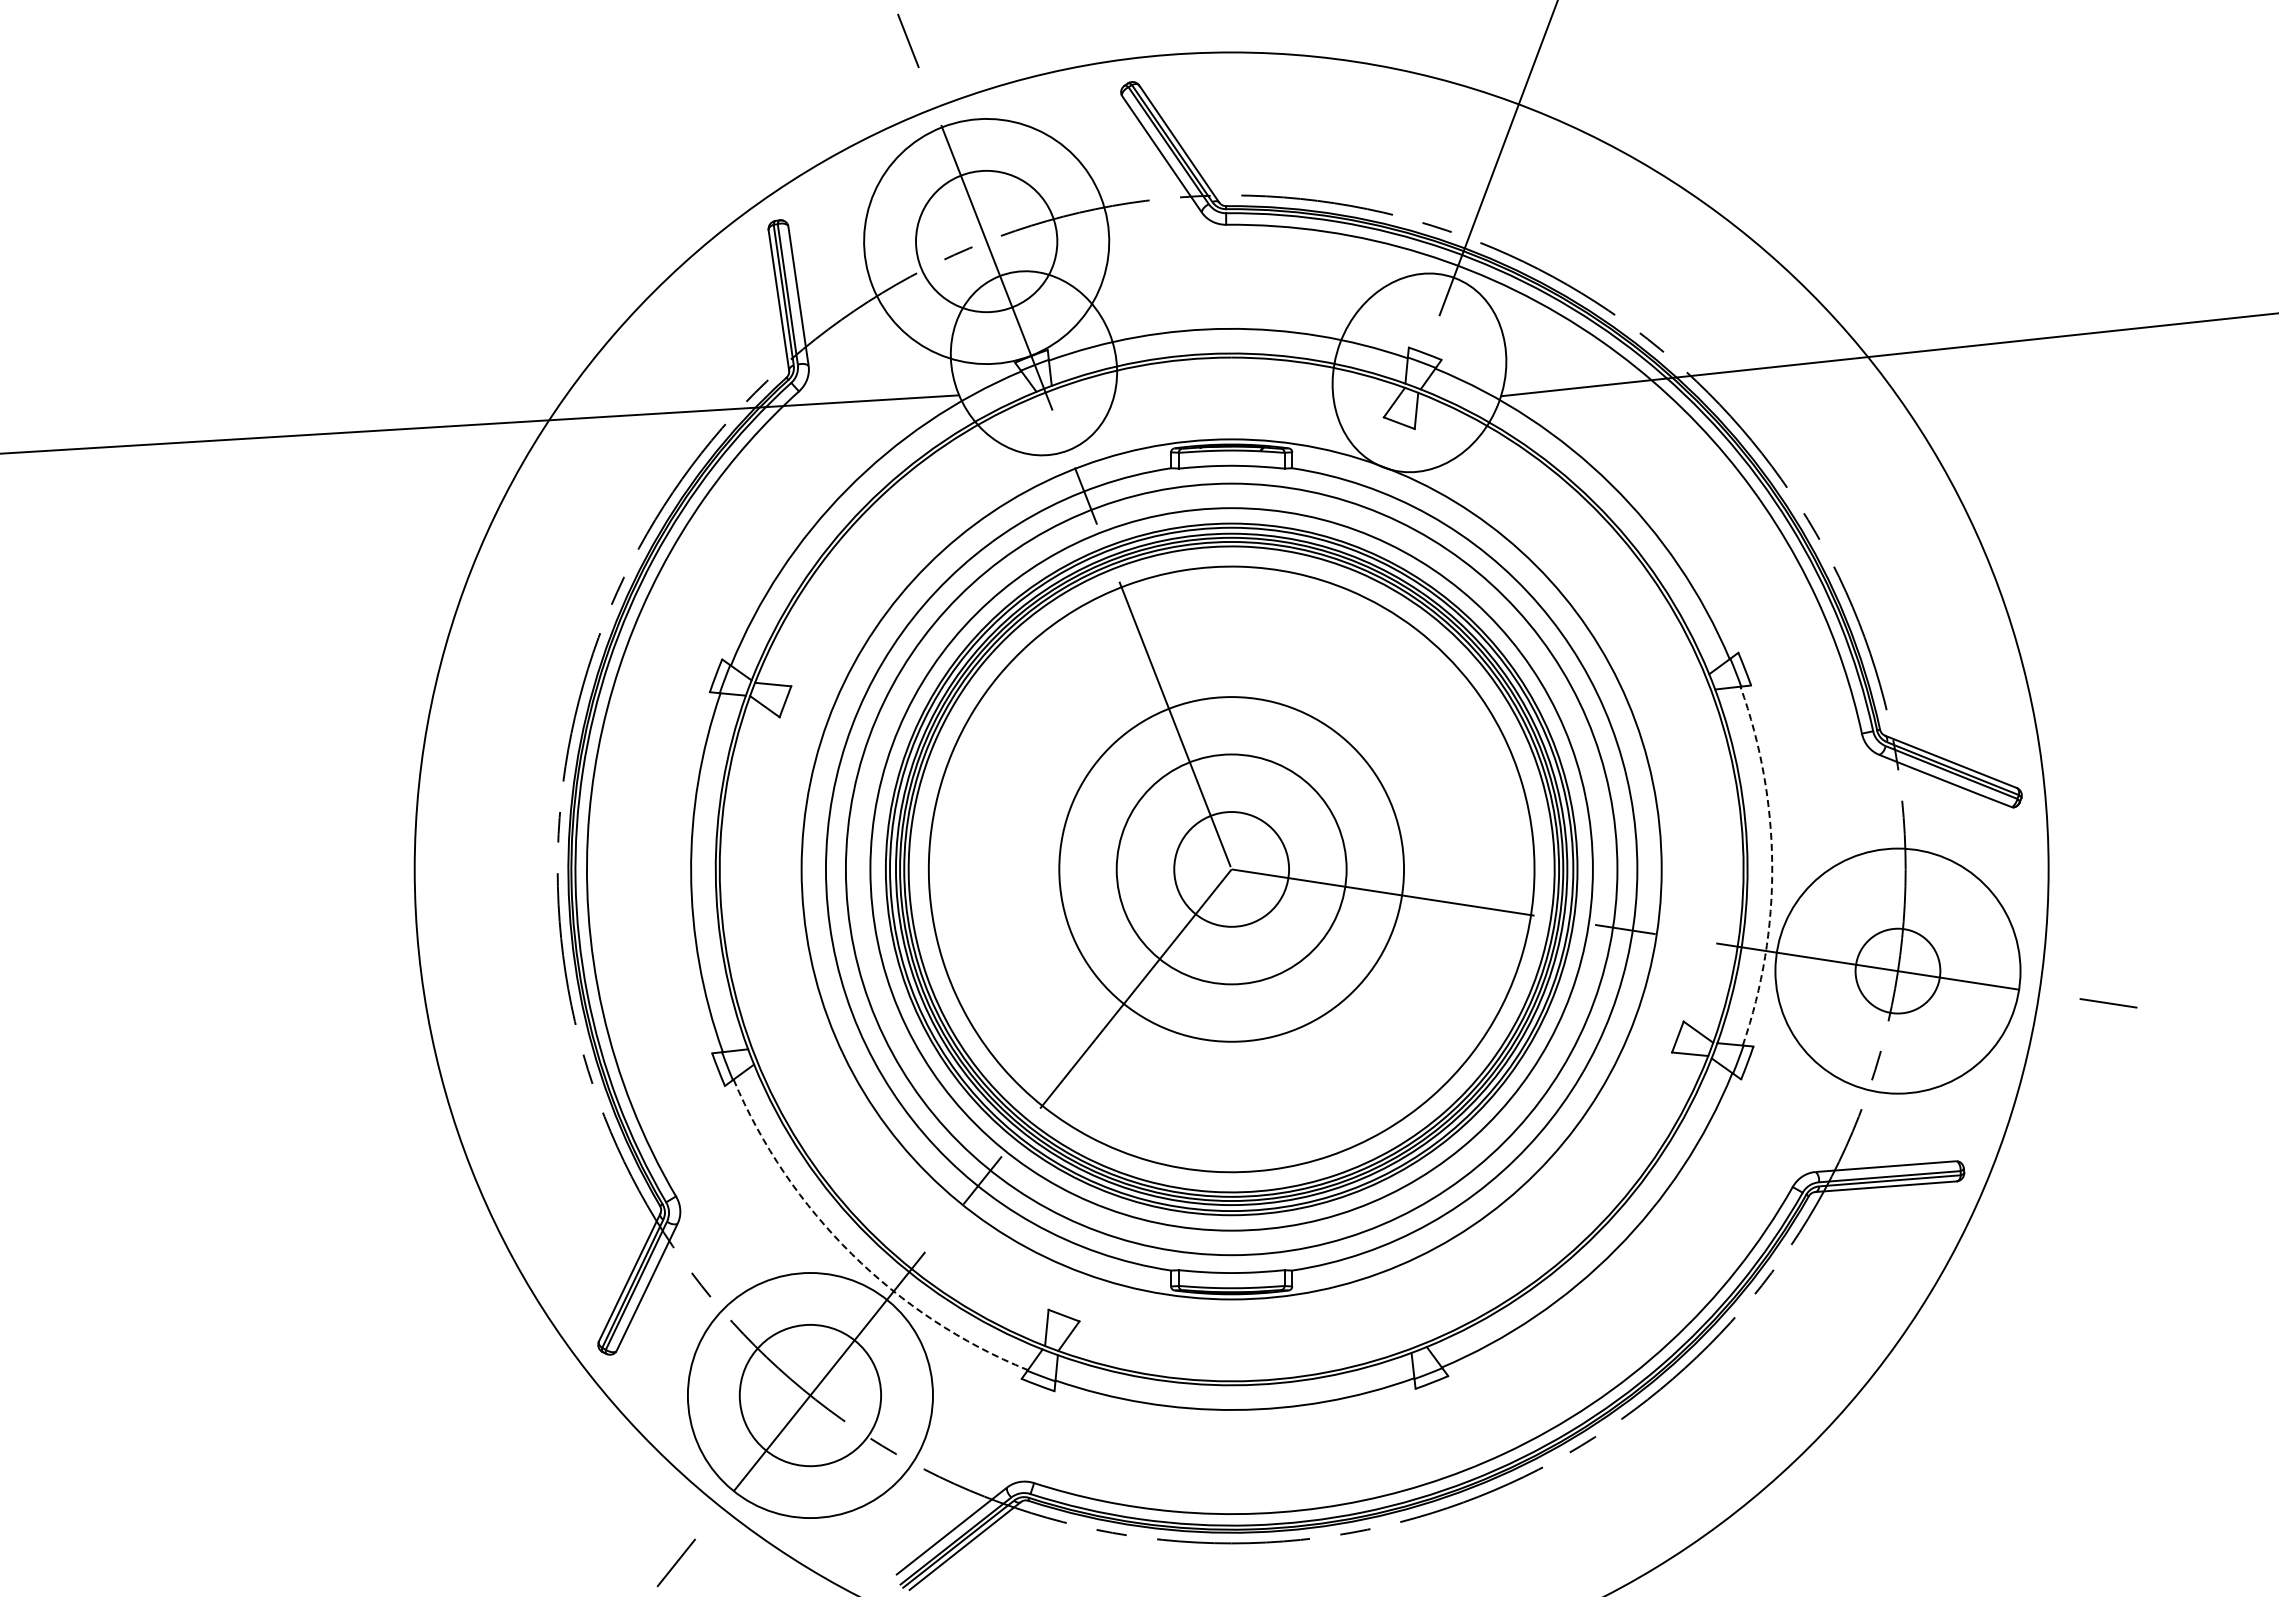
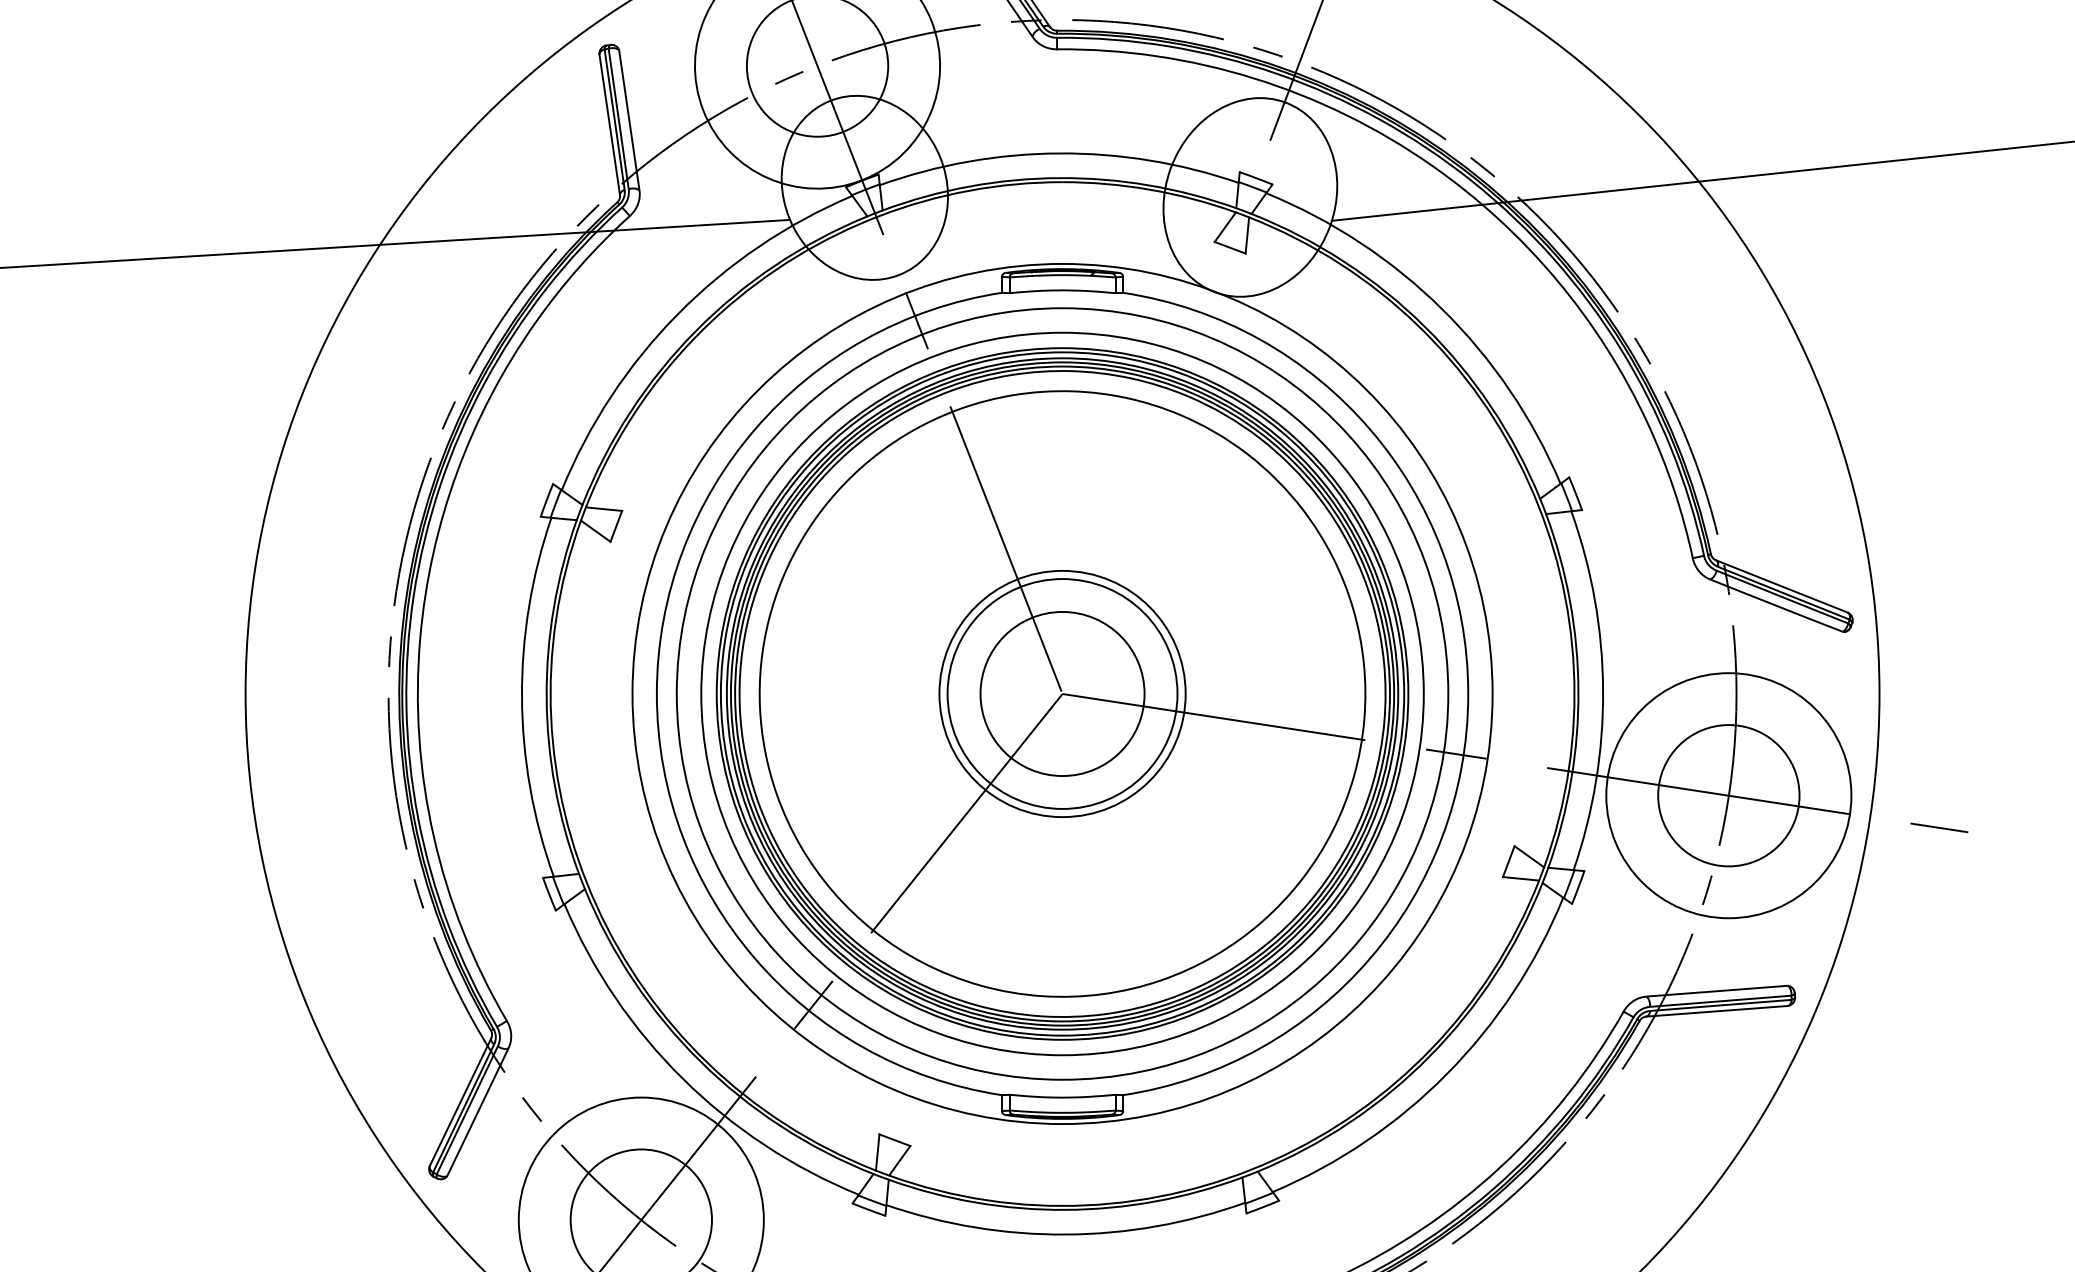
arc: (1772, 865) -> (1603, 690), dashed -> solid
circle: (1231, 869) -> (1062, 694), size x0.71
circle: (1231, 869) -> (1062, 694), size x1.43
circle: (1897, 970) -> (1728, 795), size x1.67
arc: (851, 1254) -> (682, 1079), dashed -> solid

